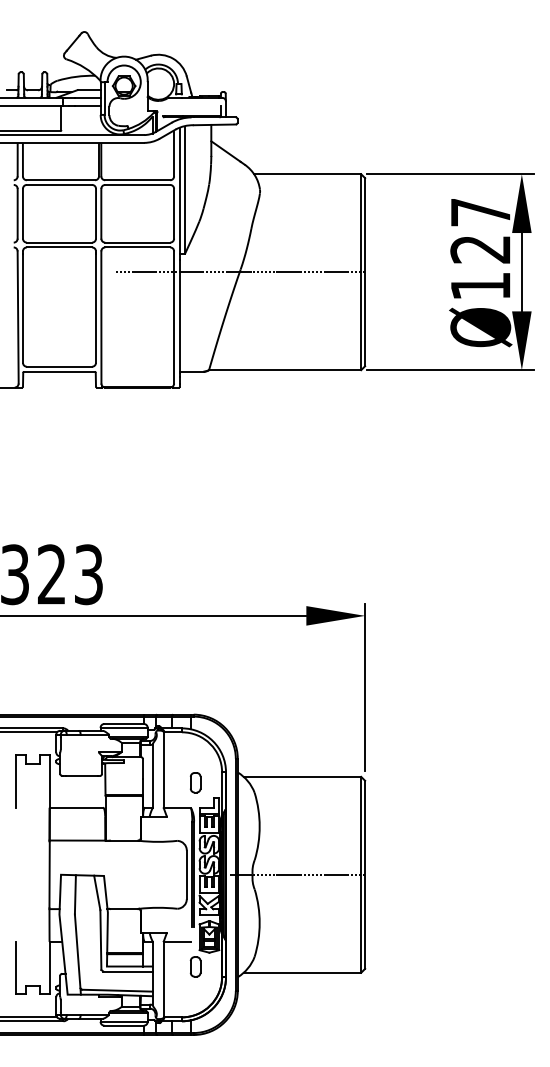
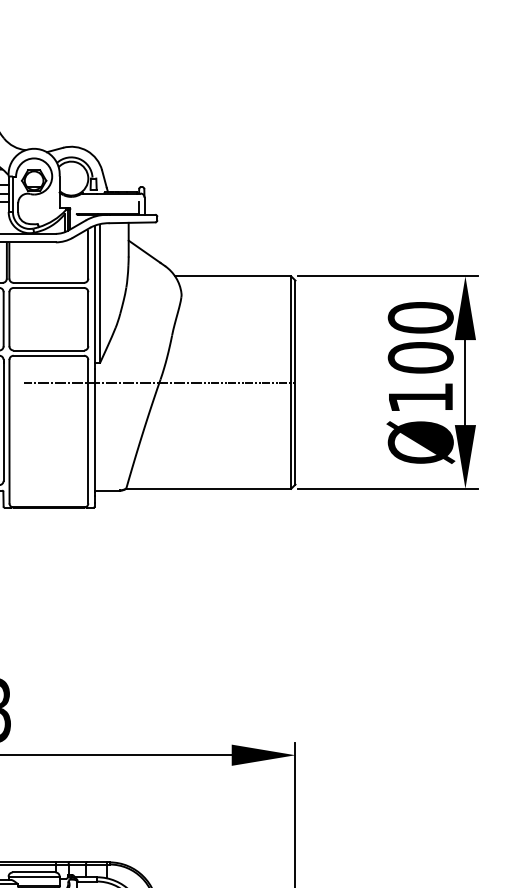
text: (480, 230) -> (420, 337), Ø127 -> Ø100

